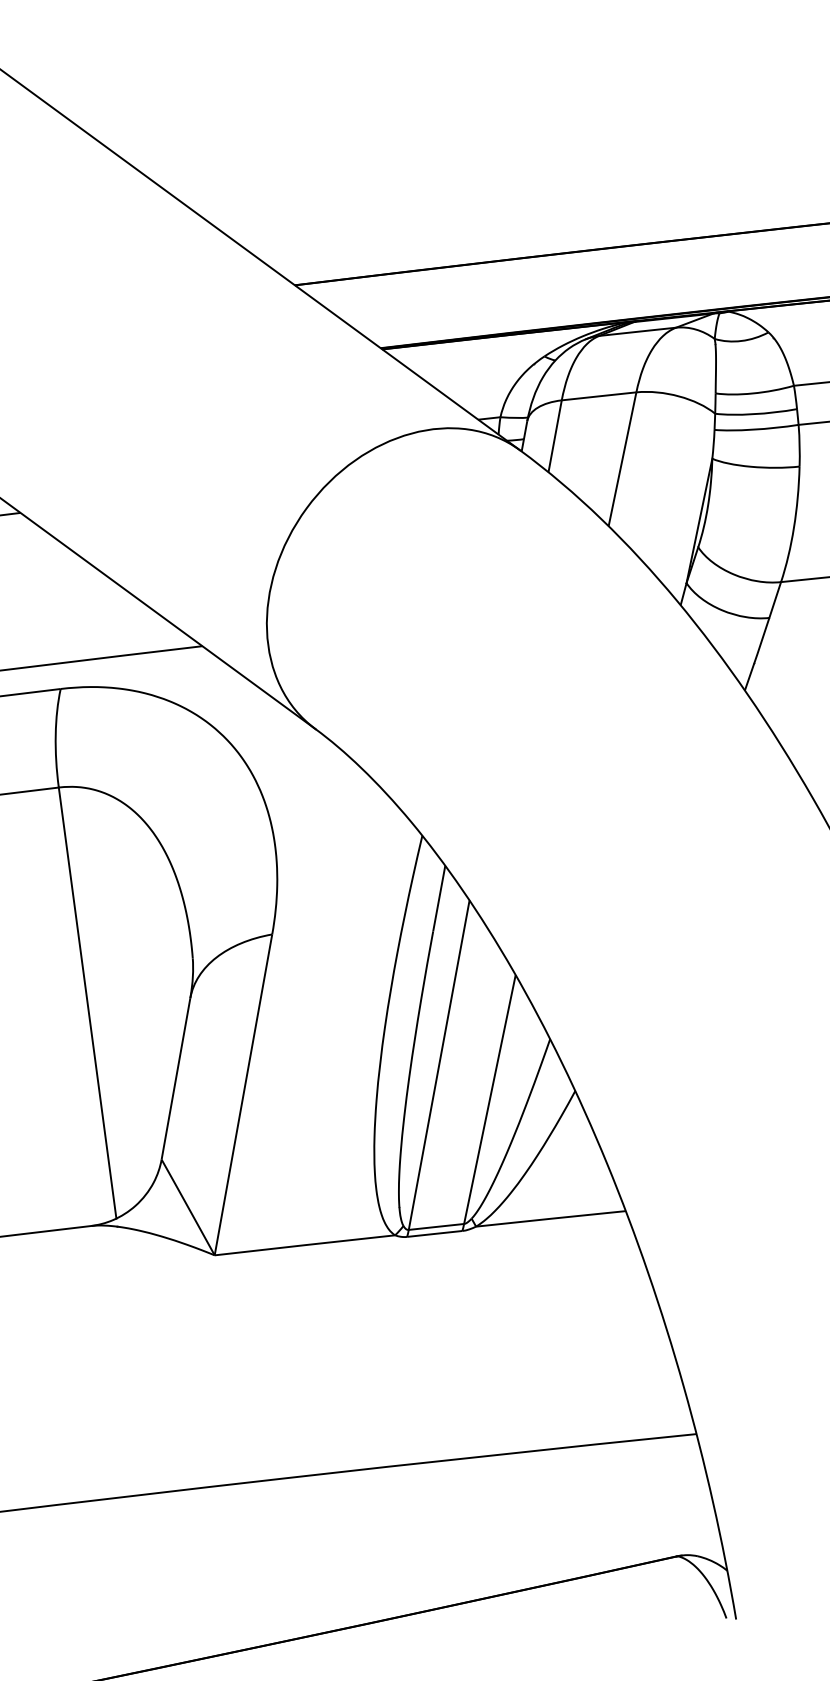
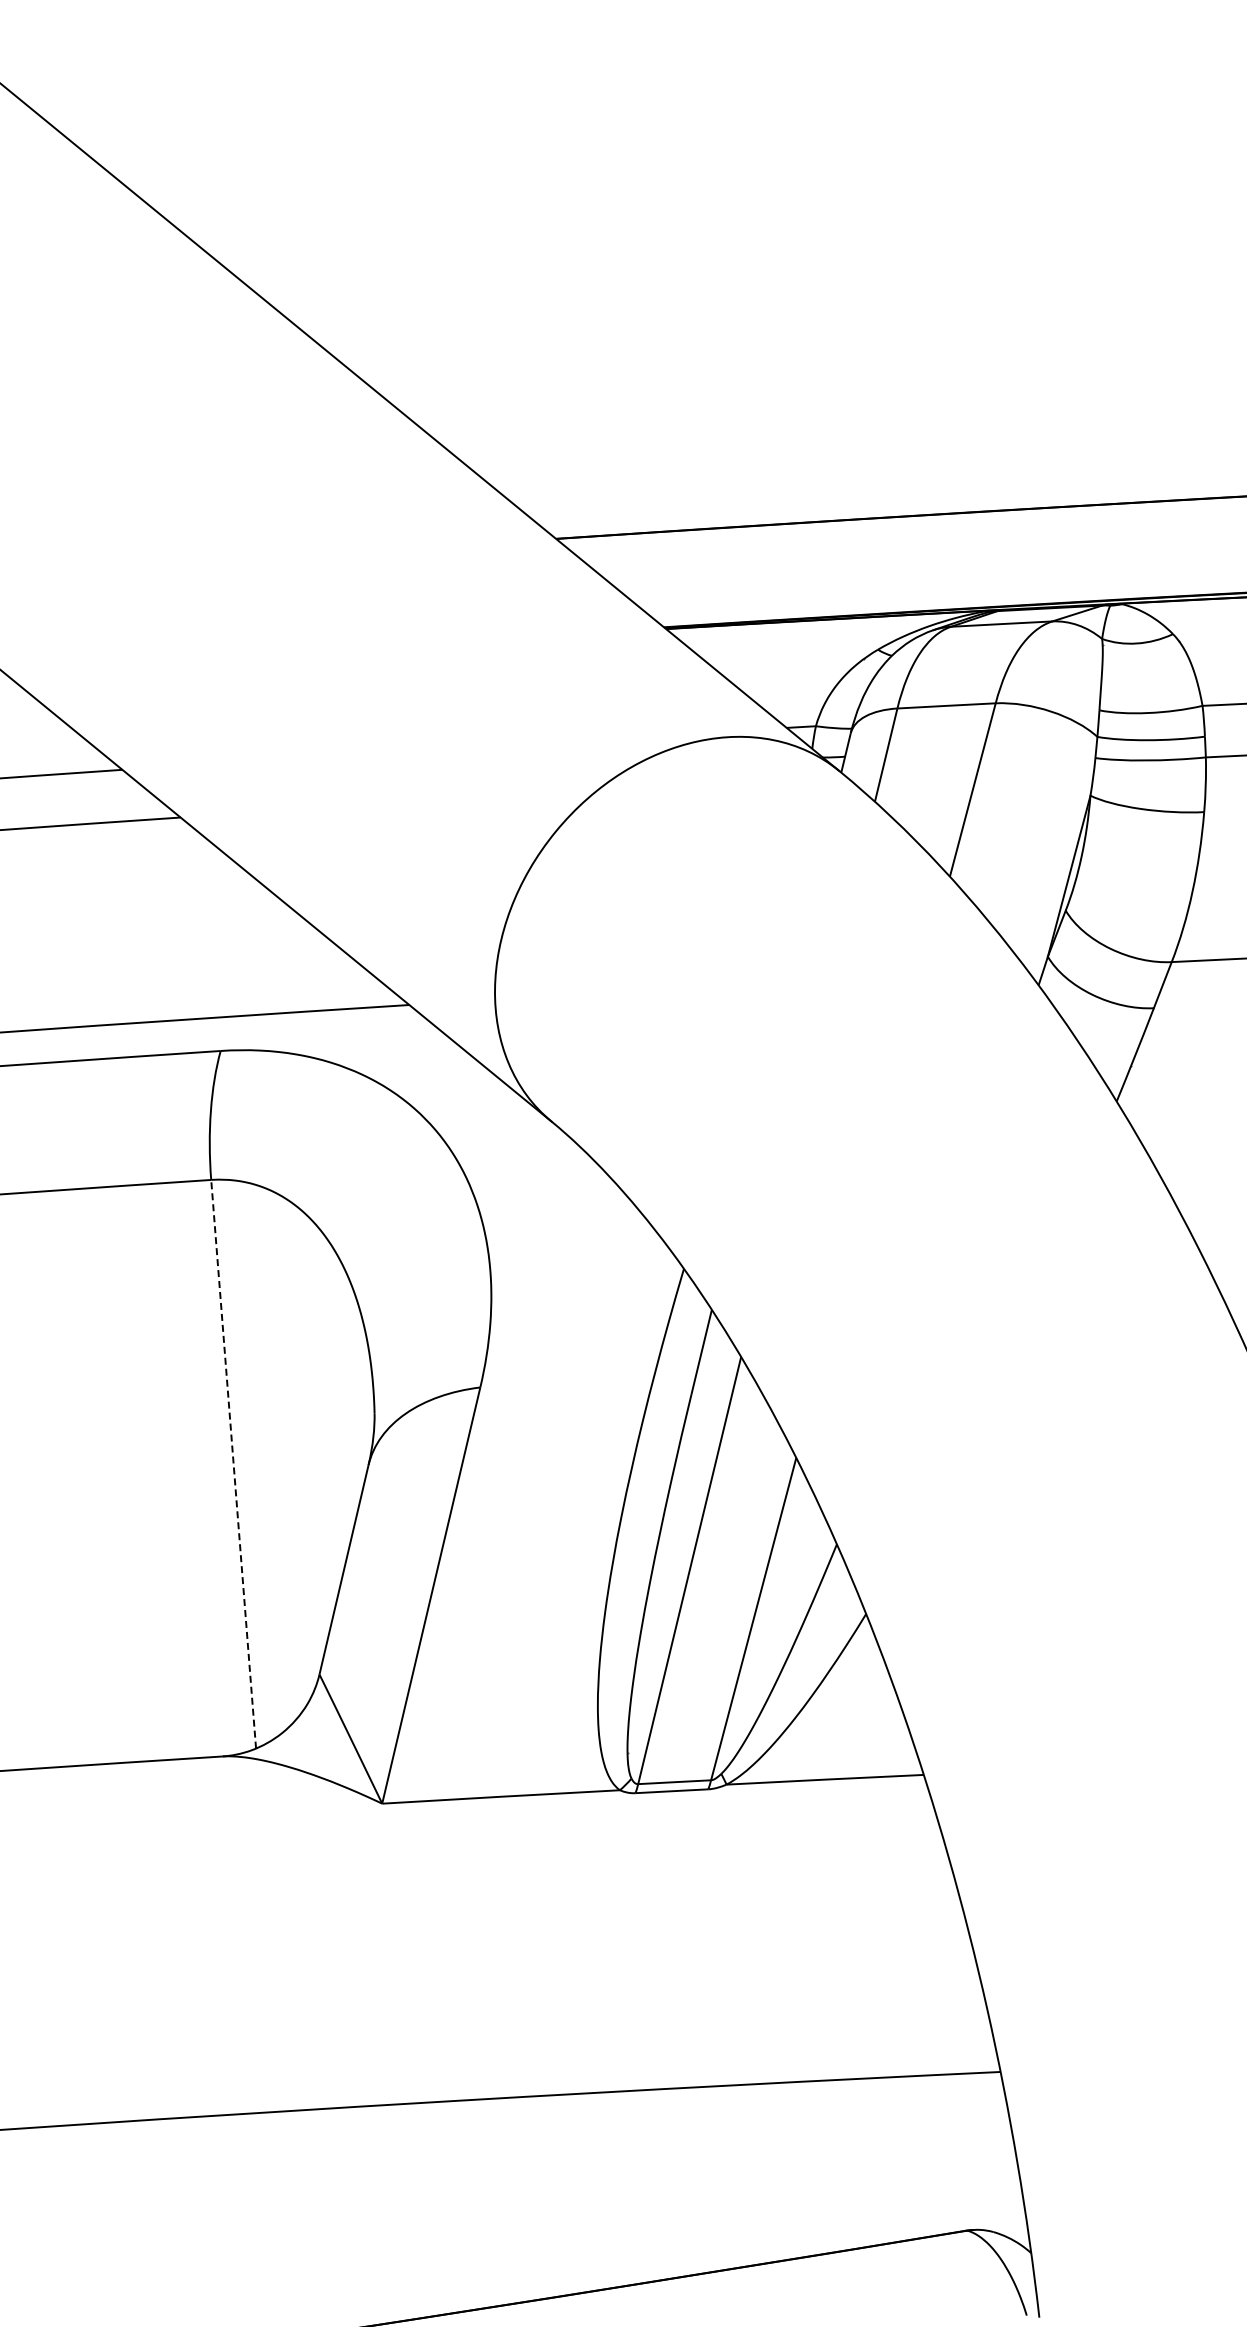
line: (87, 1002) -> (233, 1463), solid -> dashed

